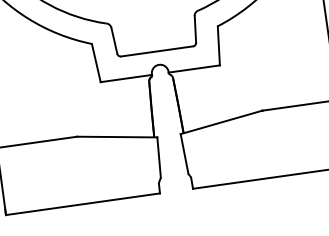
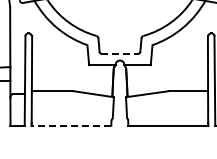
line: (156, 51) -> (119, 53), solid -> dashed
line: (82, 203) -> (71, 125), solid -> dashed

